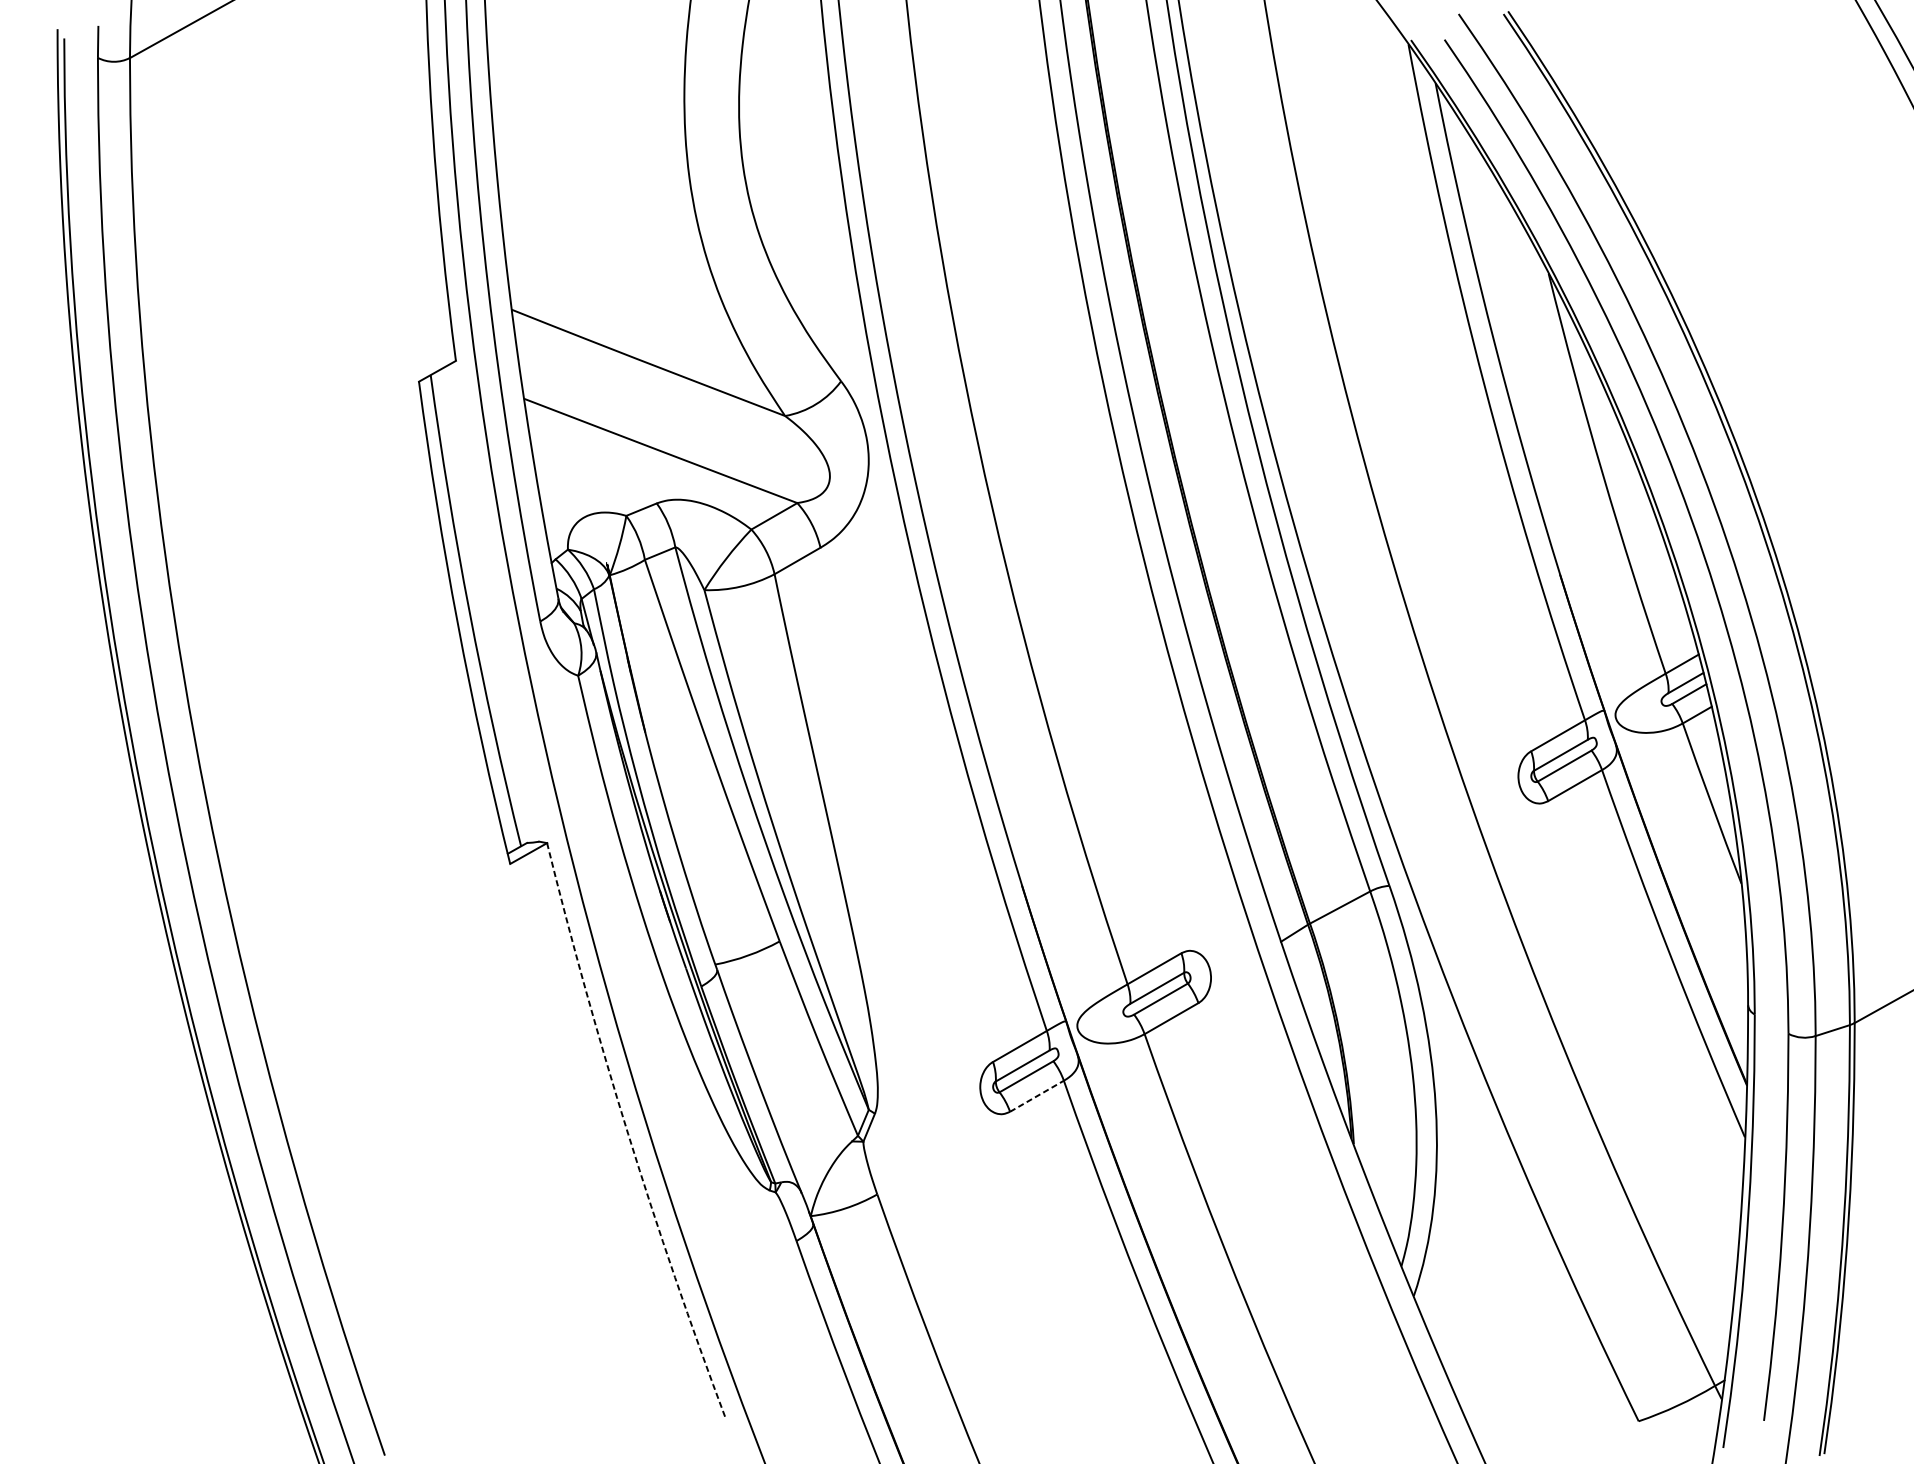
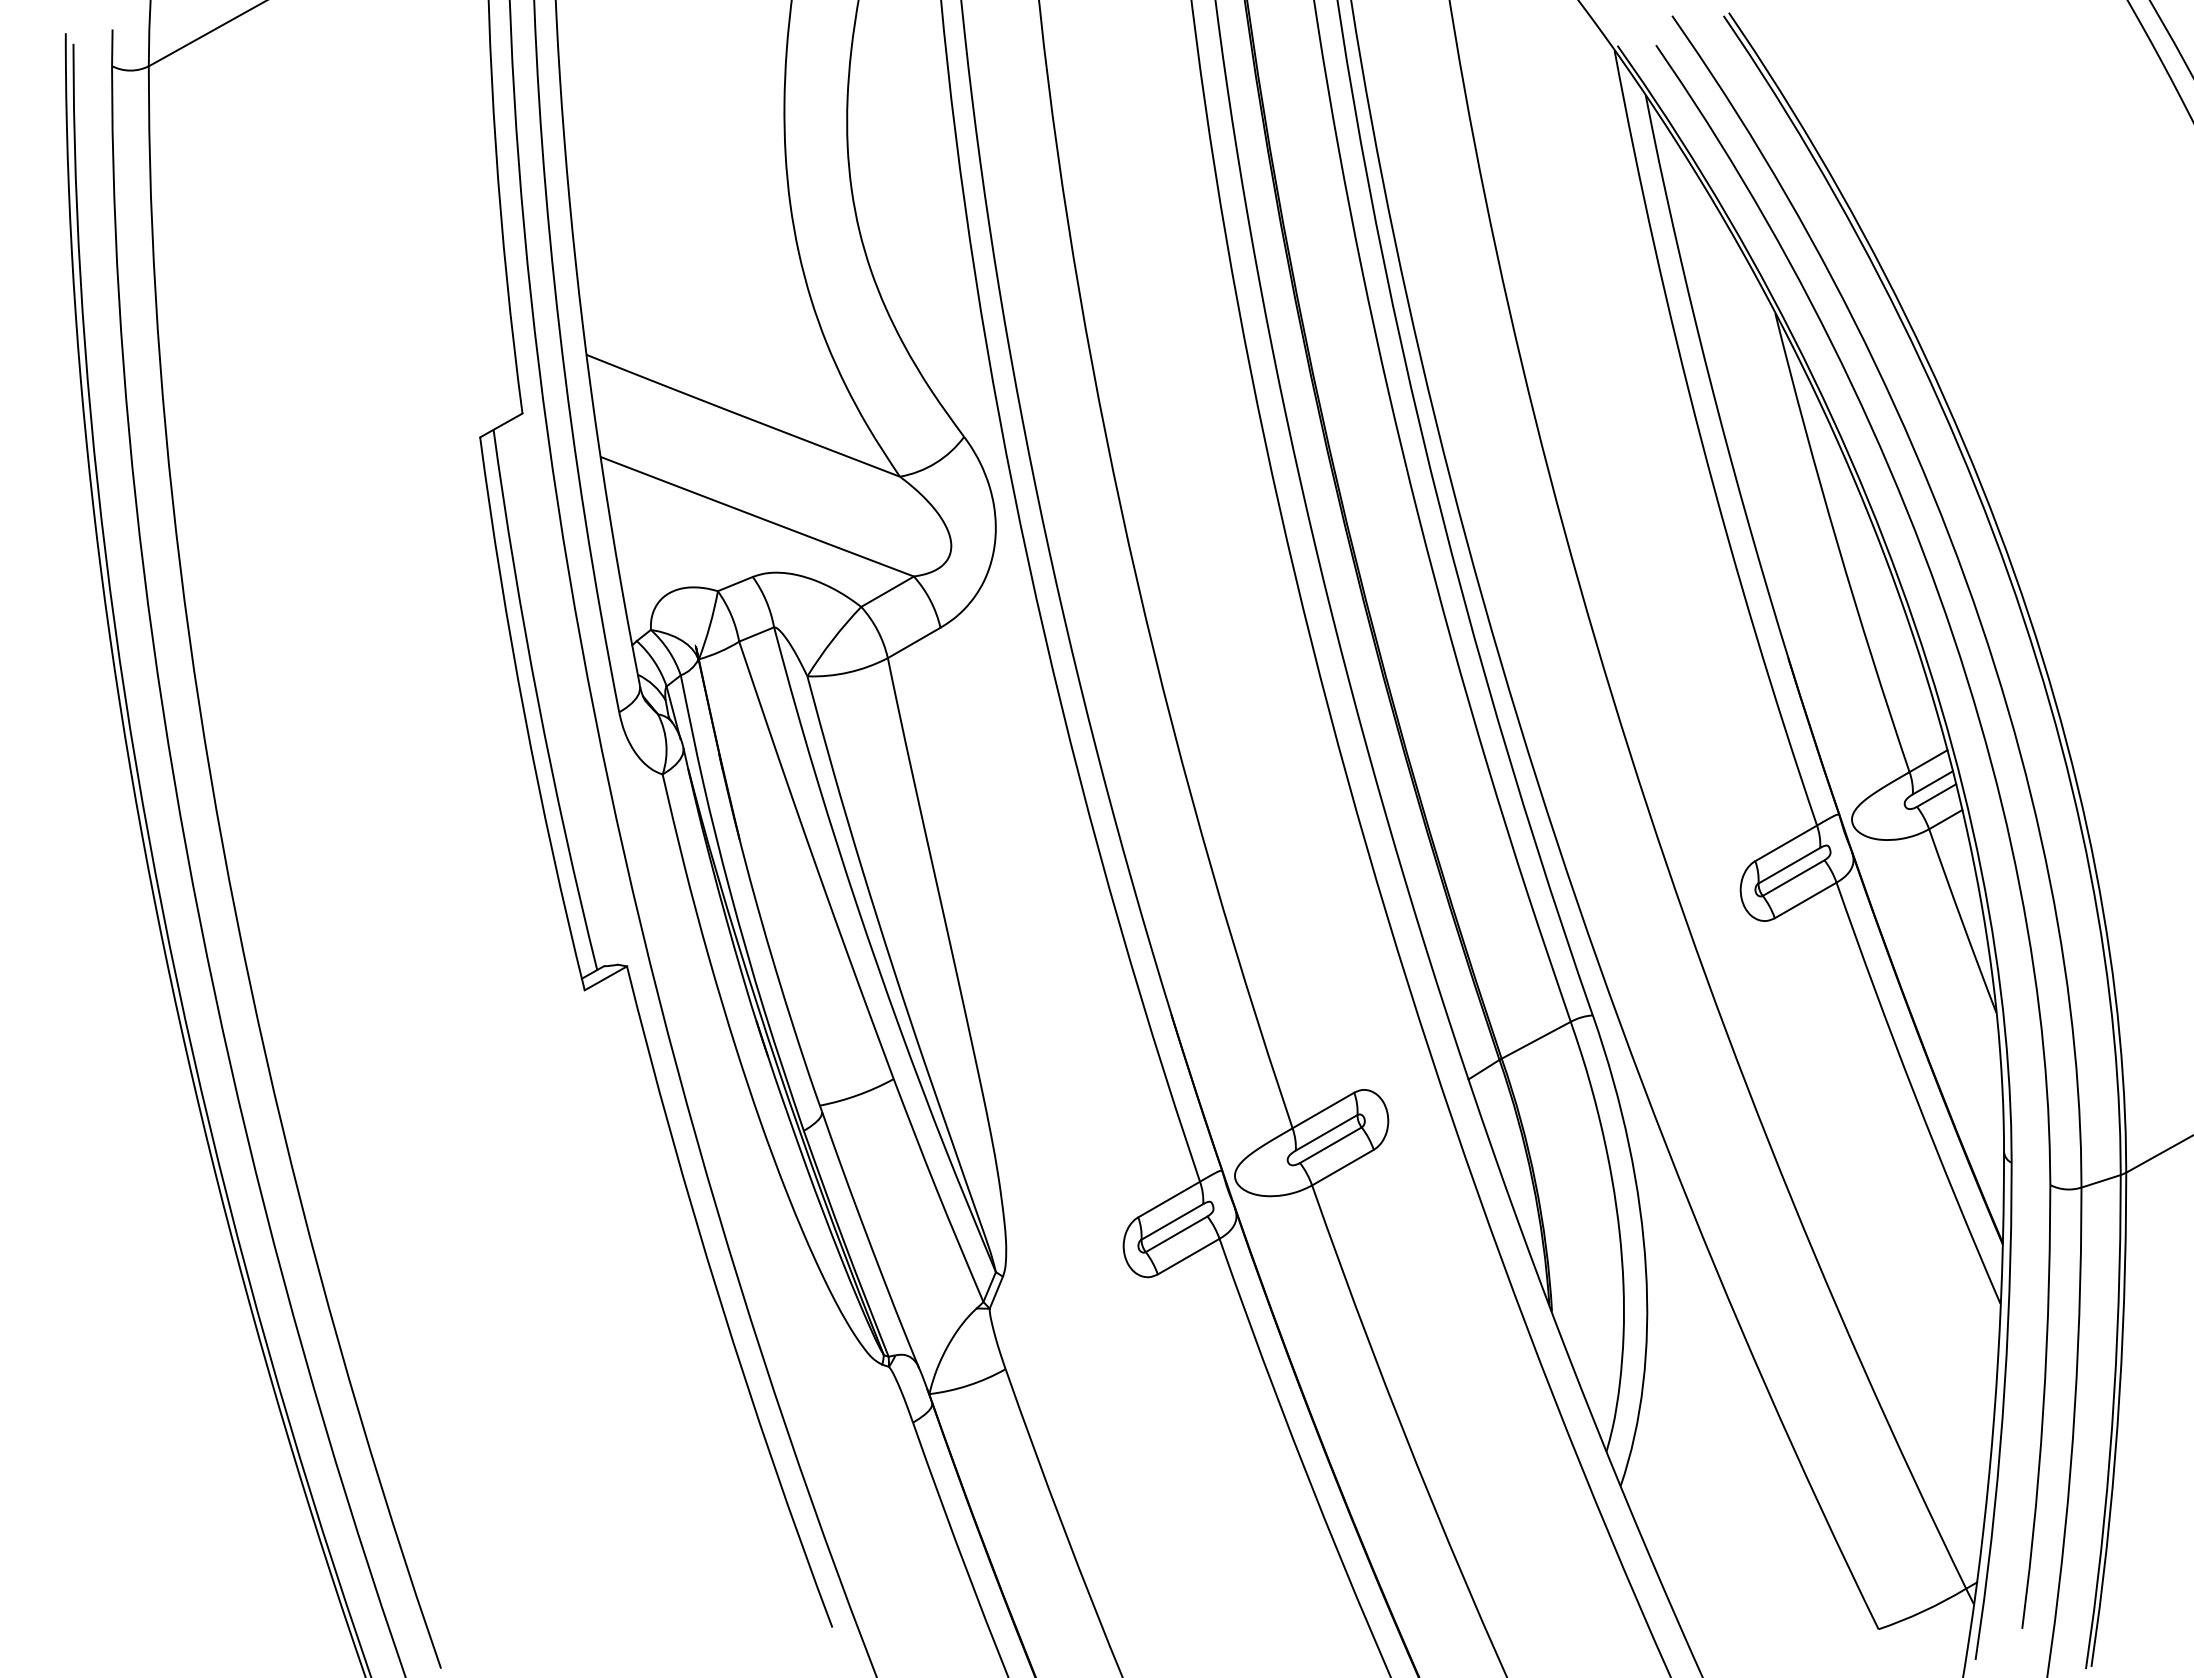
line: (1036, 1096) -> (1188, 1256), dashed -> solid
arc: (628, 1134) -> (720, 1300), dashed -> solid

